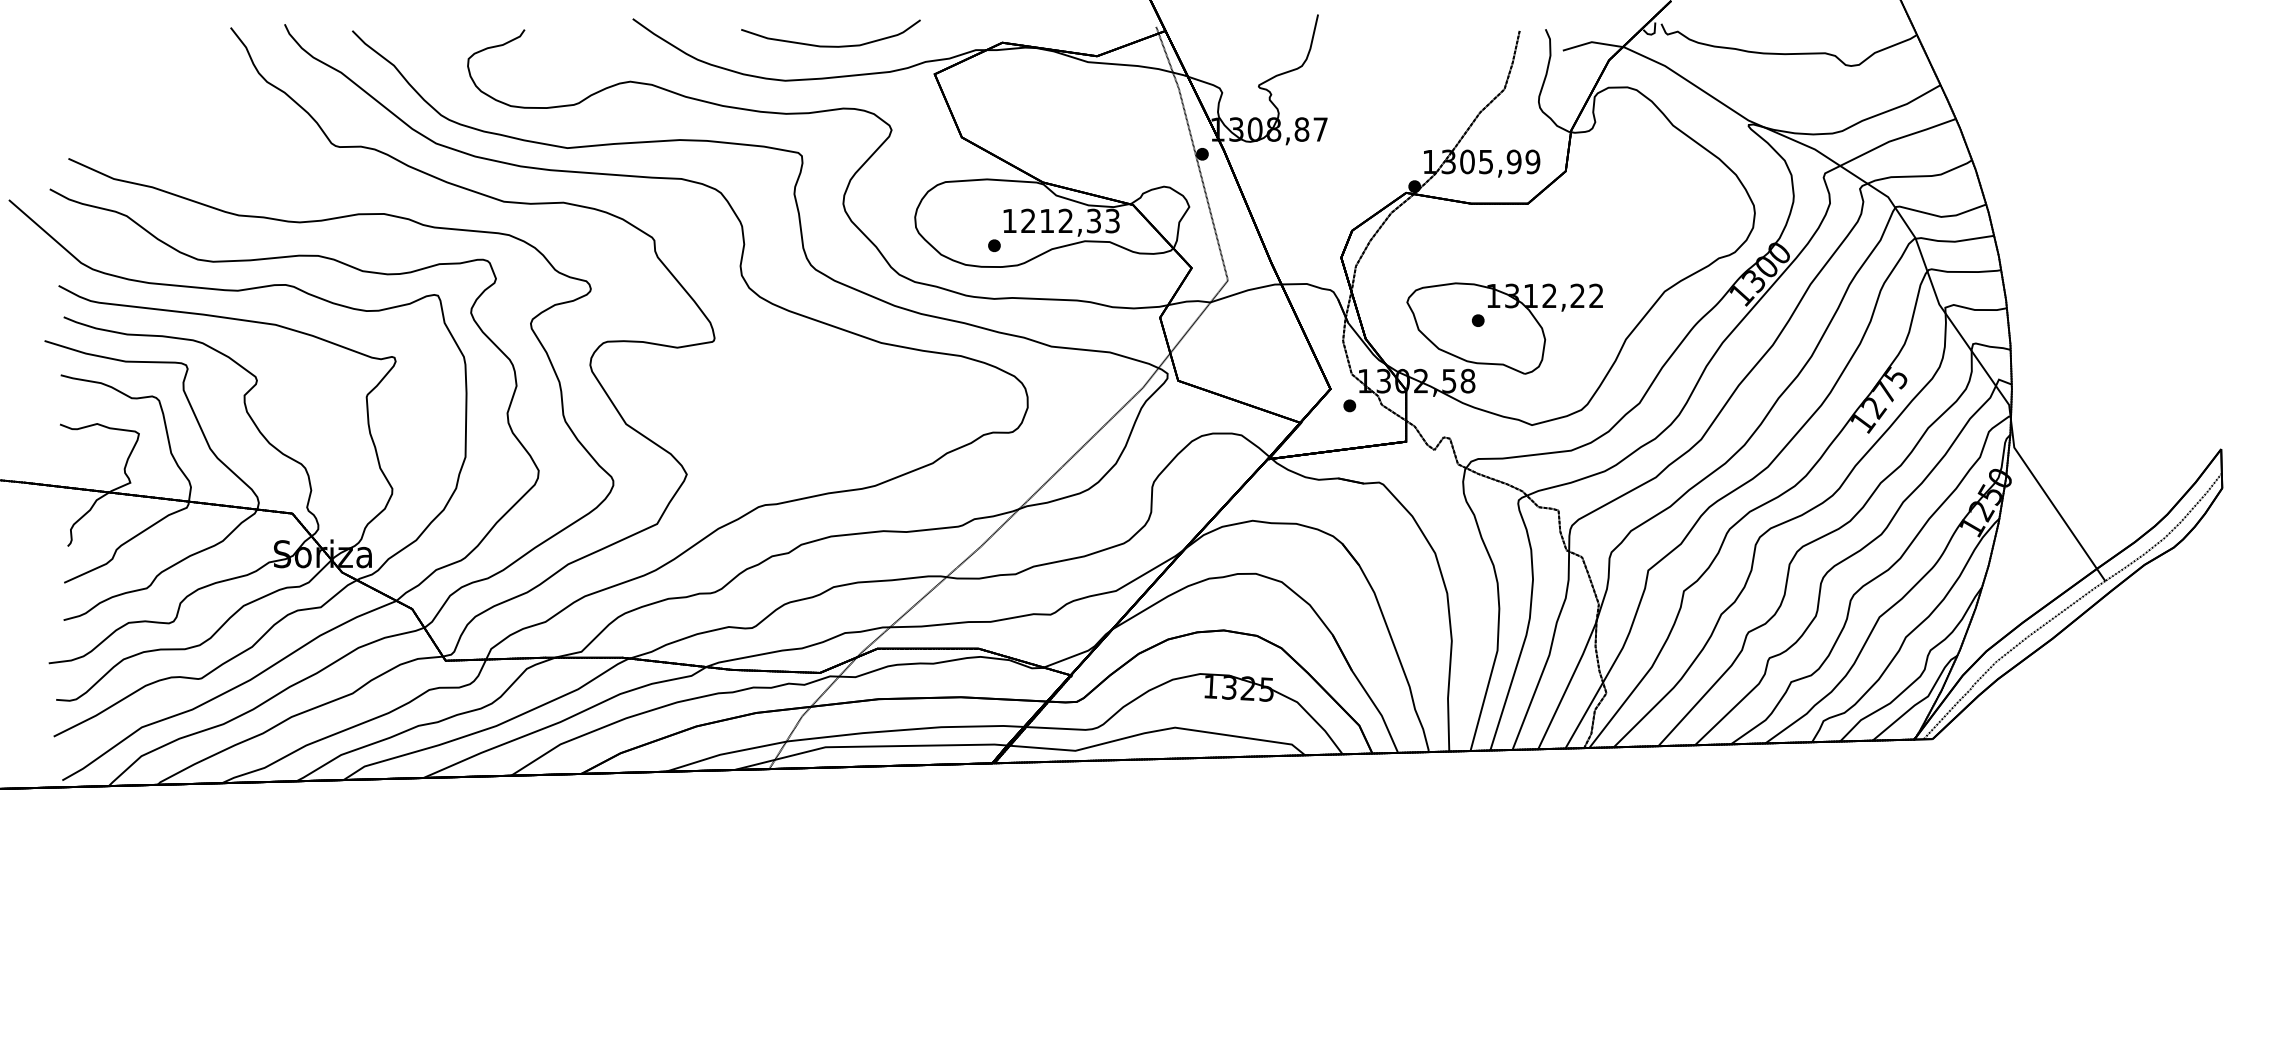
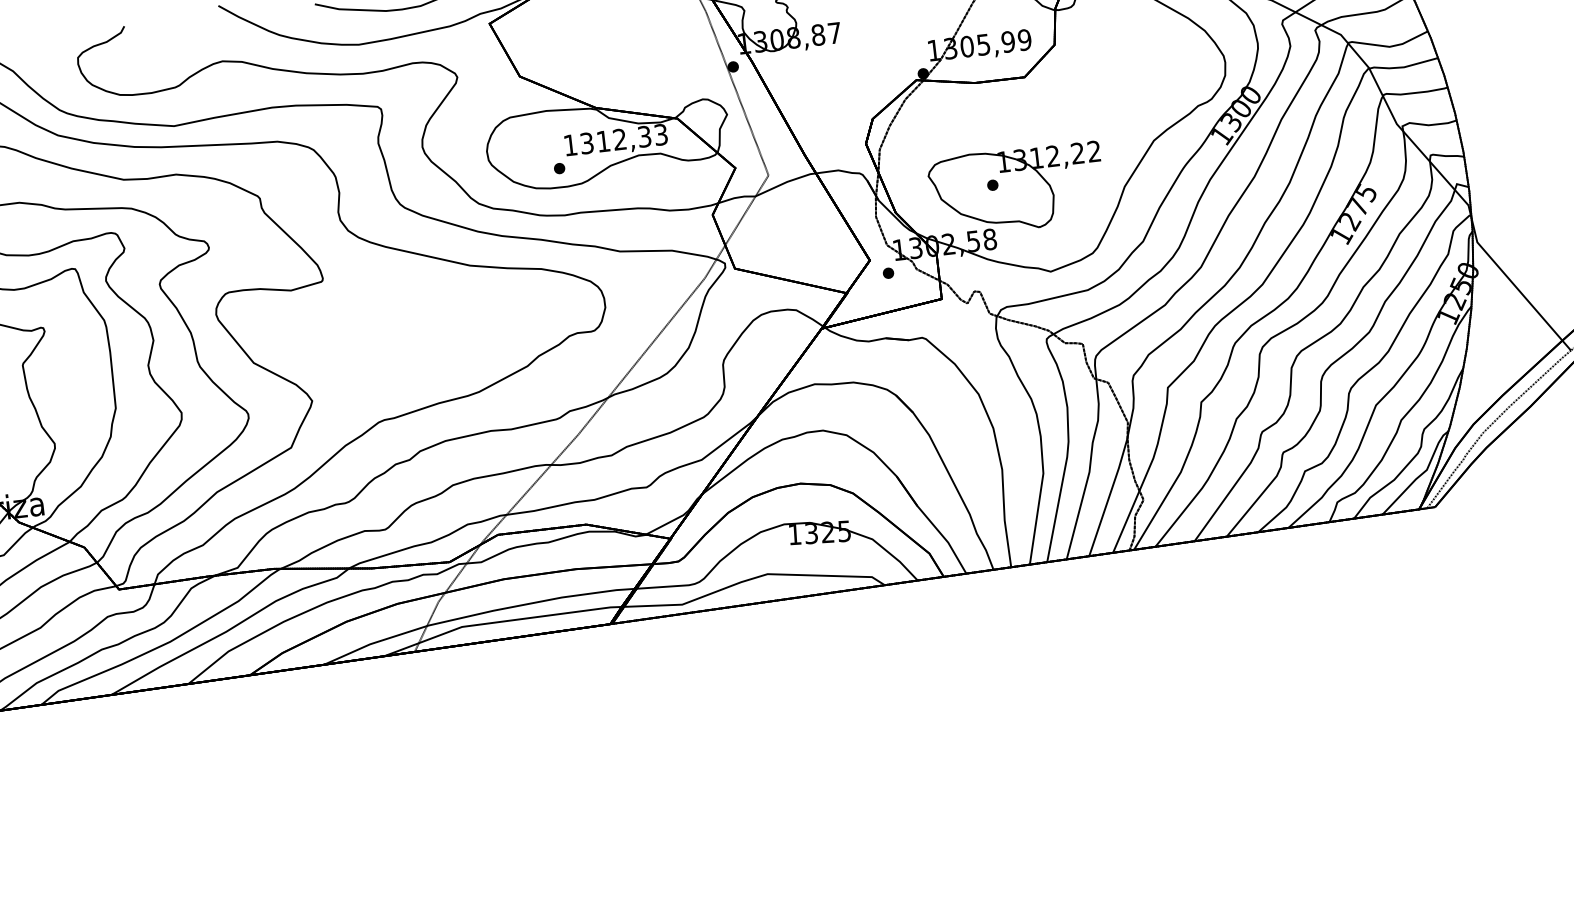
text: (1028, 221) -> (587, 143), 1212,33 -> 1312,33

